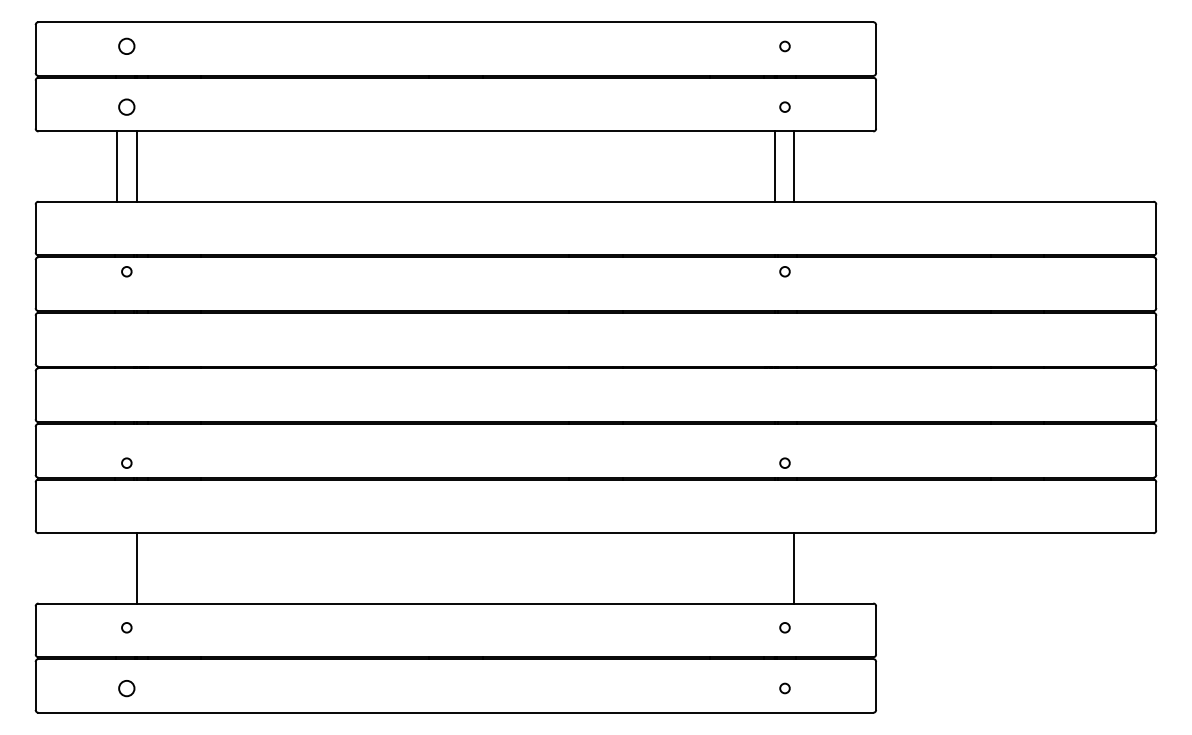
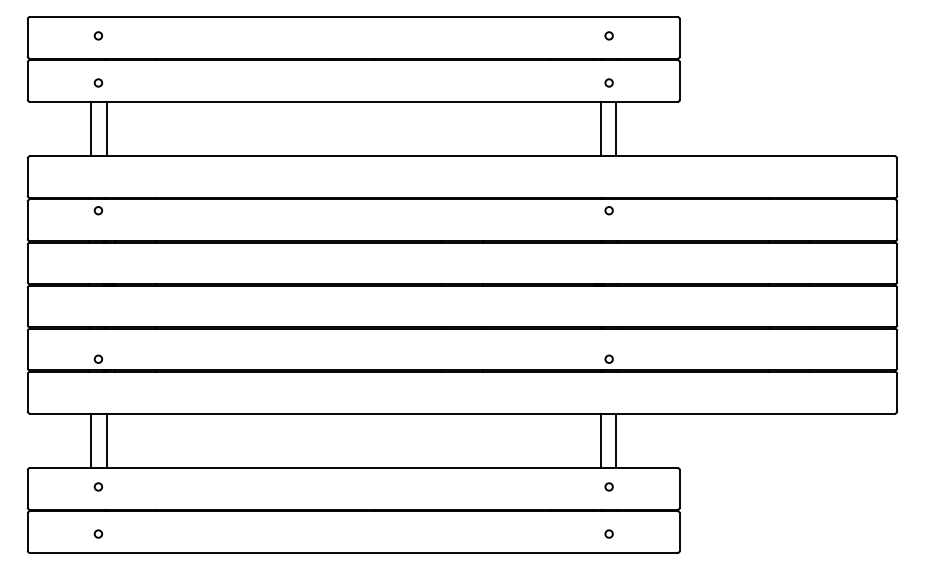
circle: (126, 45) -> (98, 35), size x0.62
circle: (126, 106) -> (98, 82), size x0.62
line: (117, 567) -> (91, 440), added
line: (775, 567) -> (601, 440), added
circle: (126, 687) -> (98, 533), size x0.62

